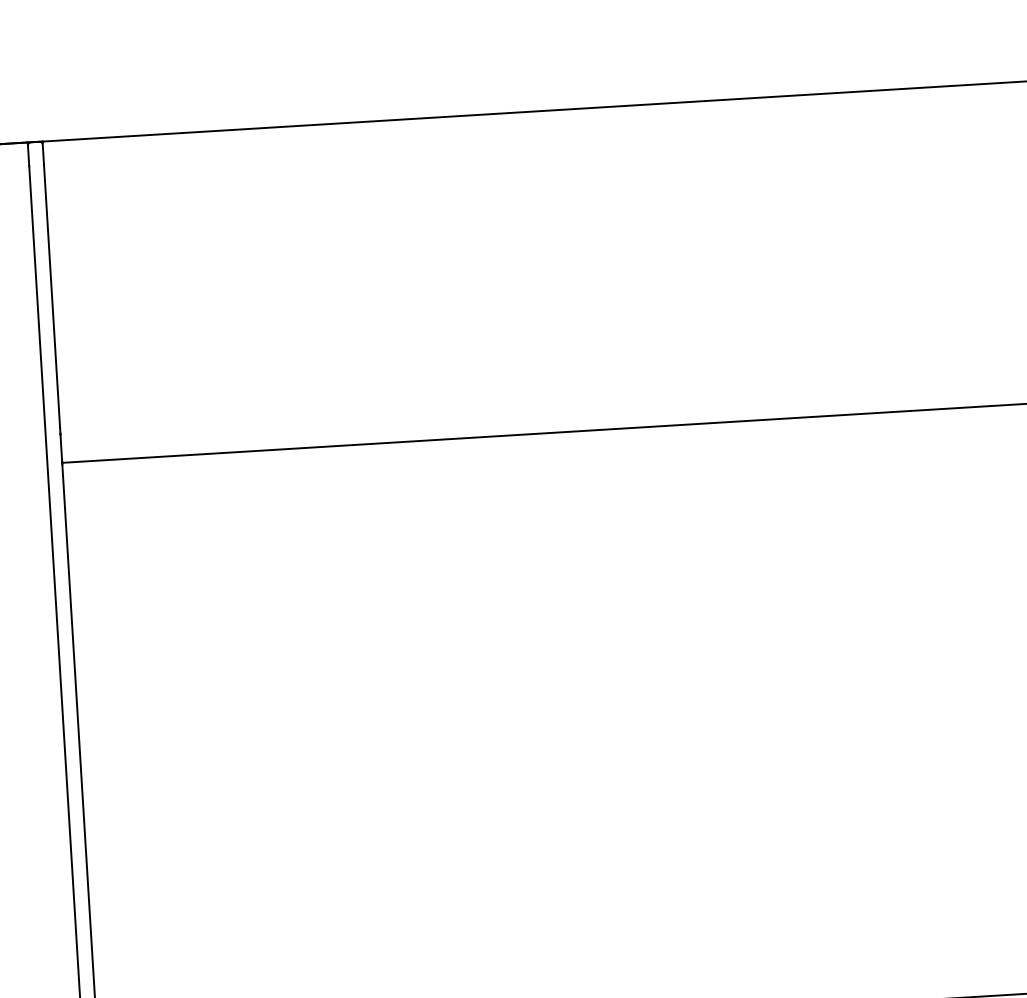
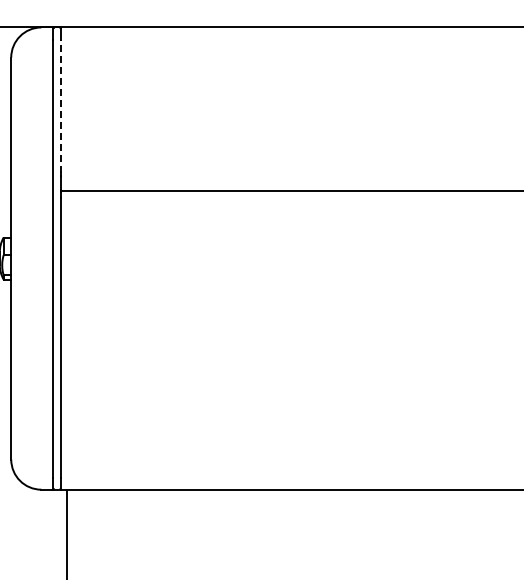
line: (51, 297) -> (60, 106), solid -> dashed

